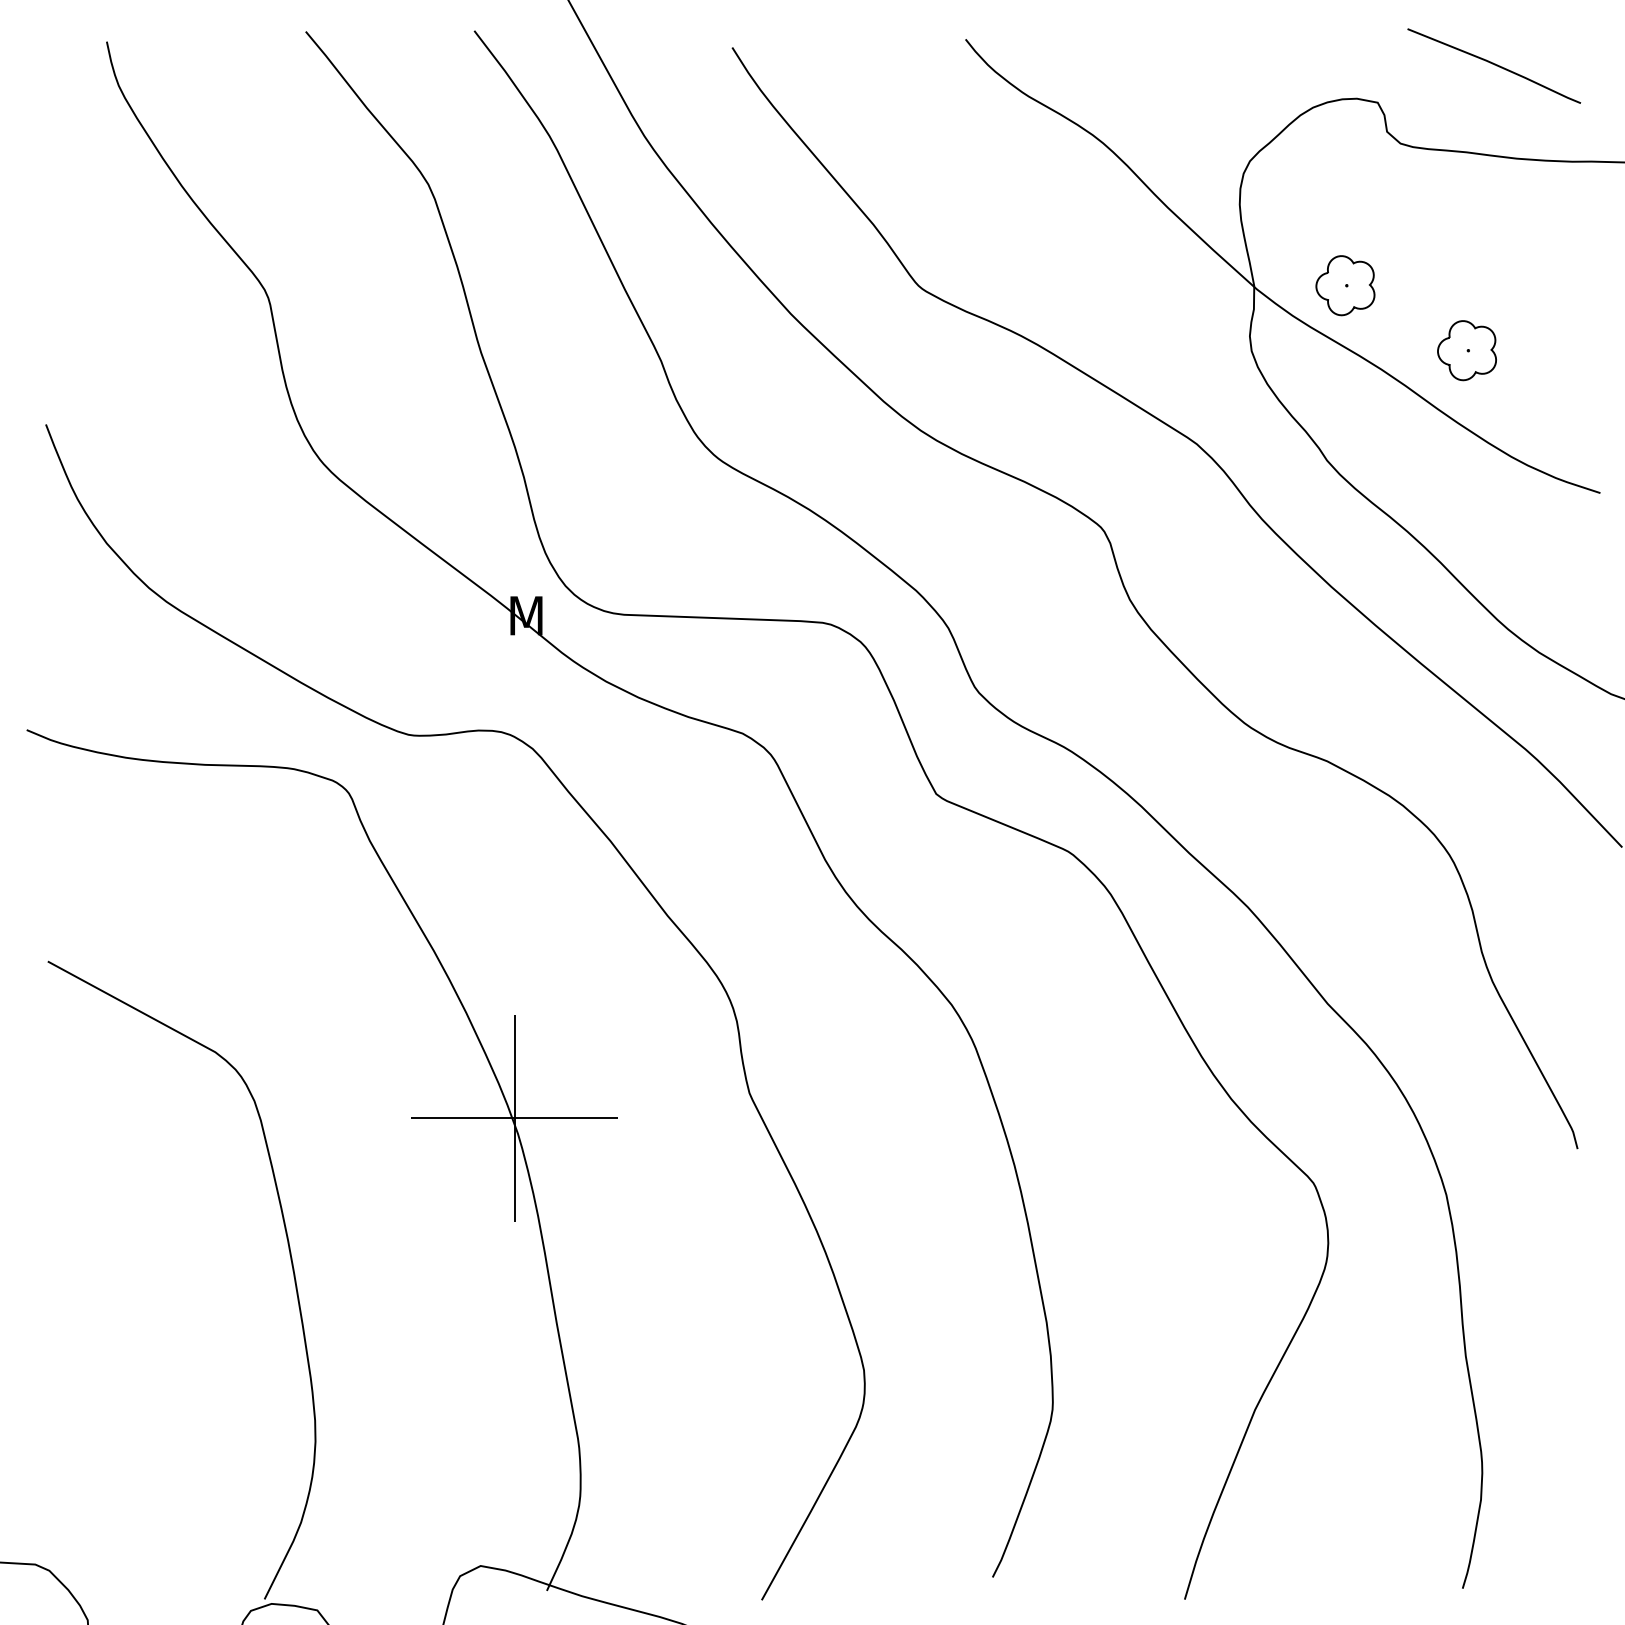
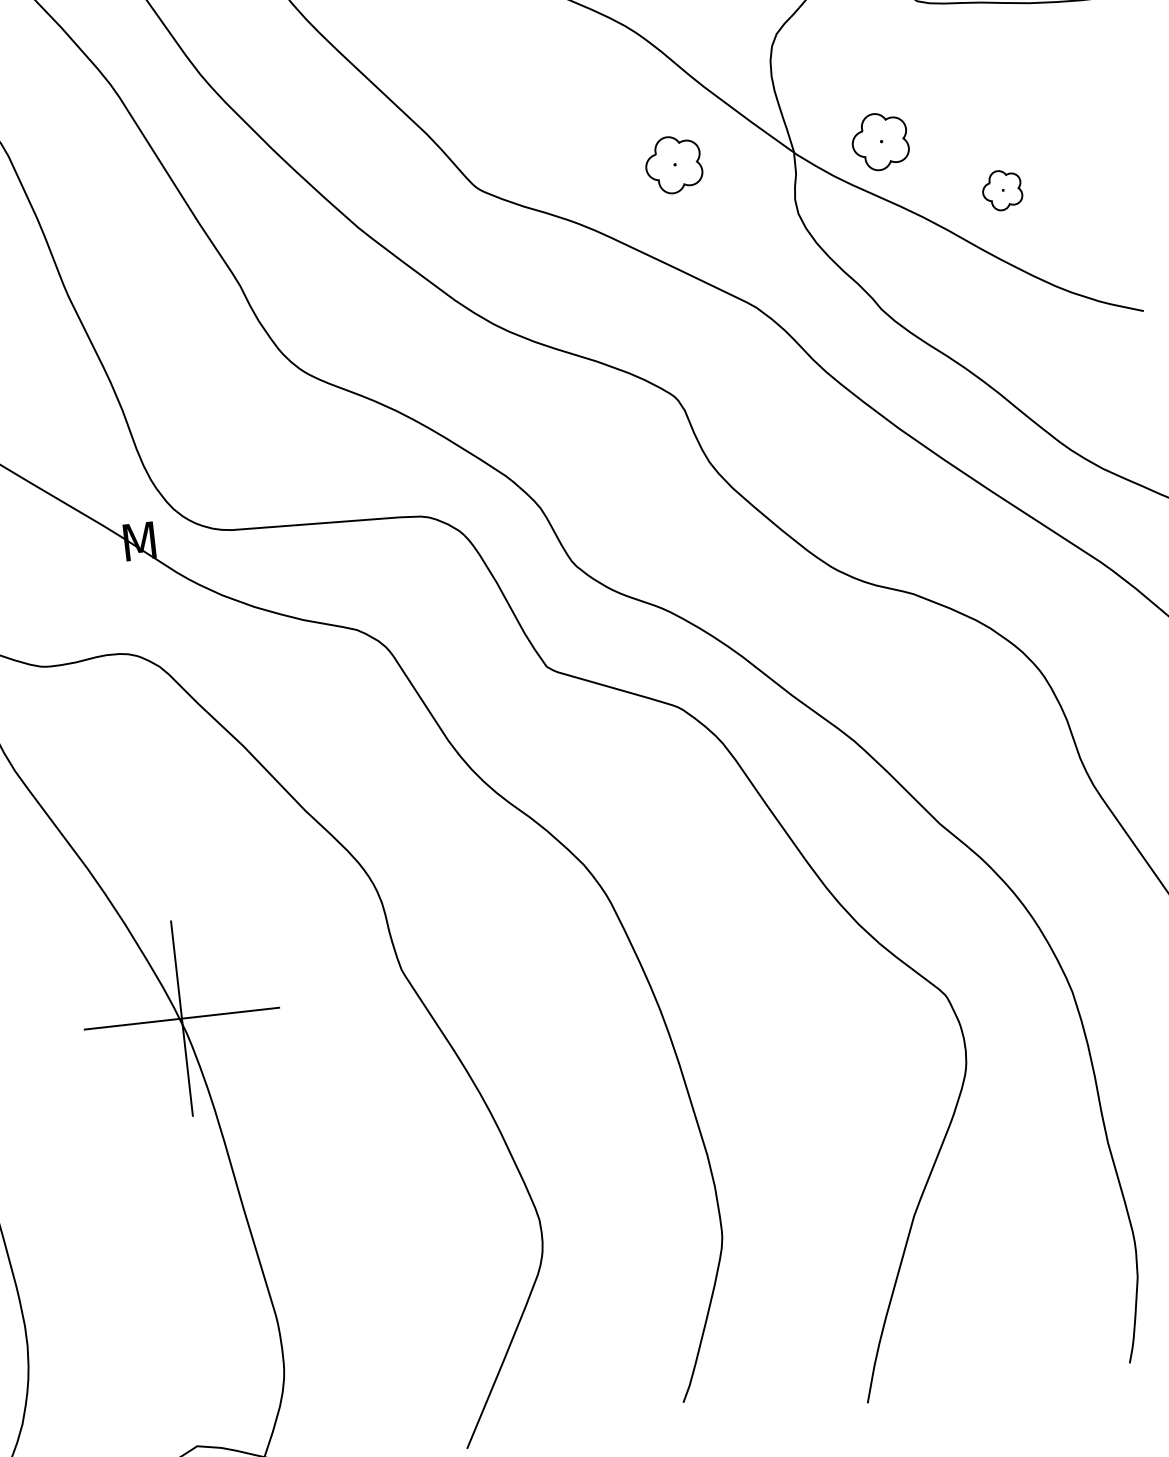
part: (1127, 285) -> (673, 164), added
part: (1466, 350) -> (1001, 190), size x0.7

